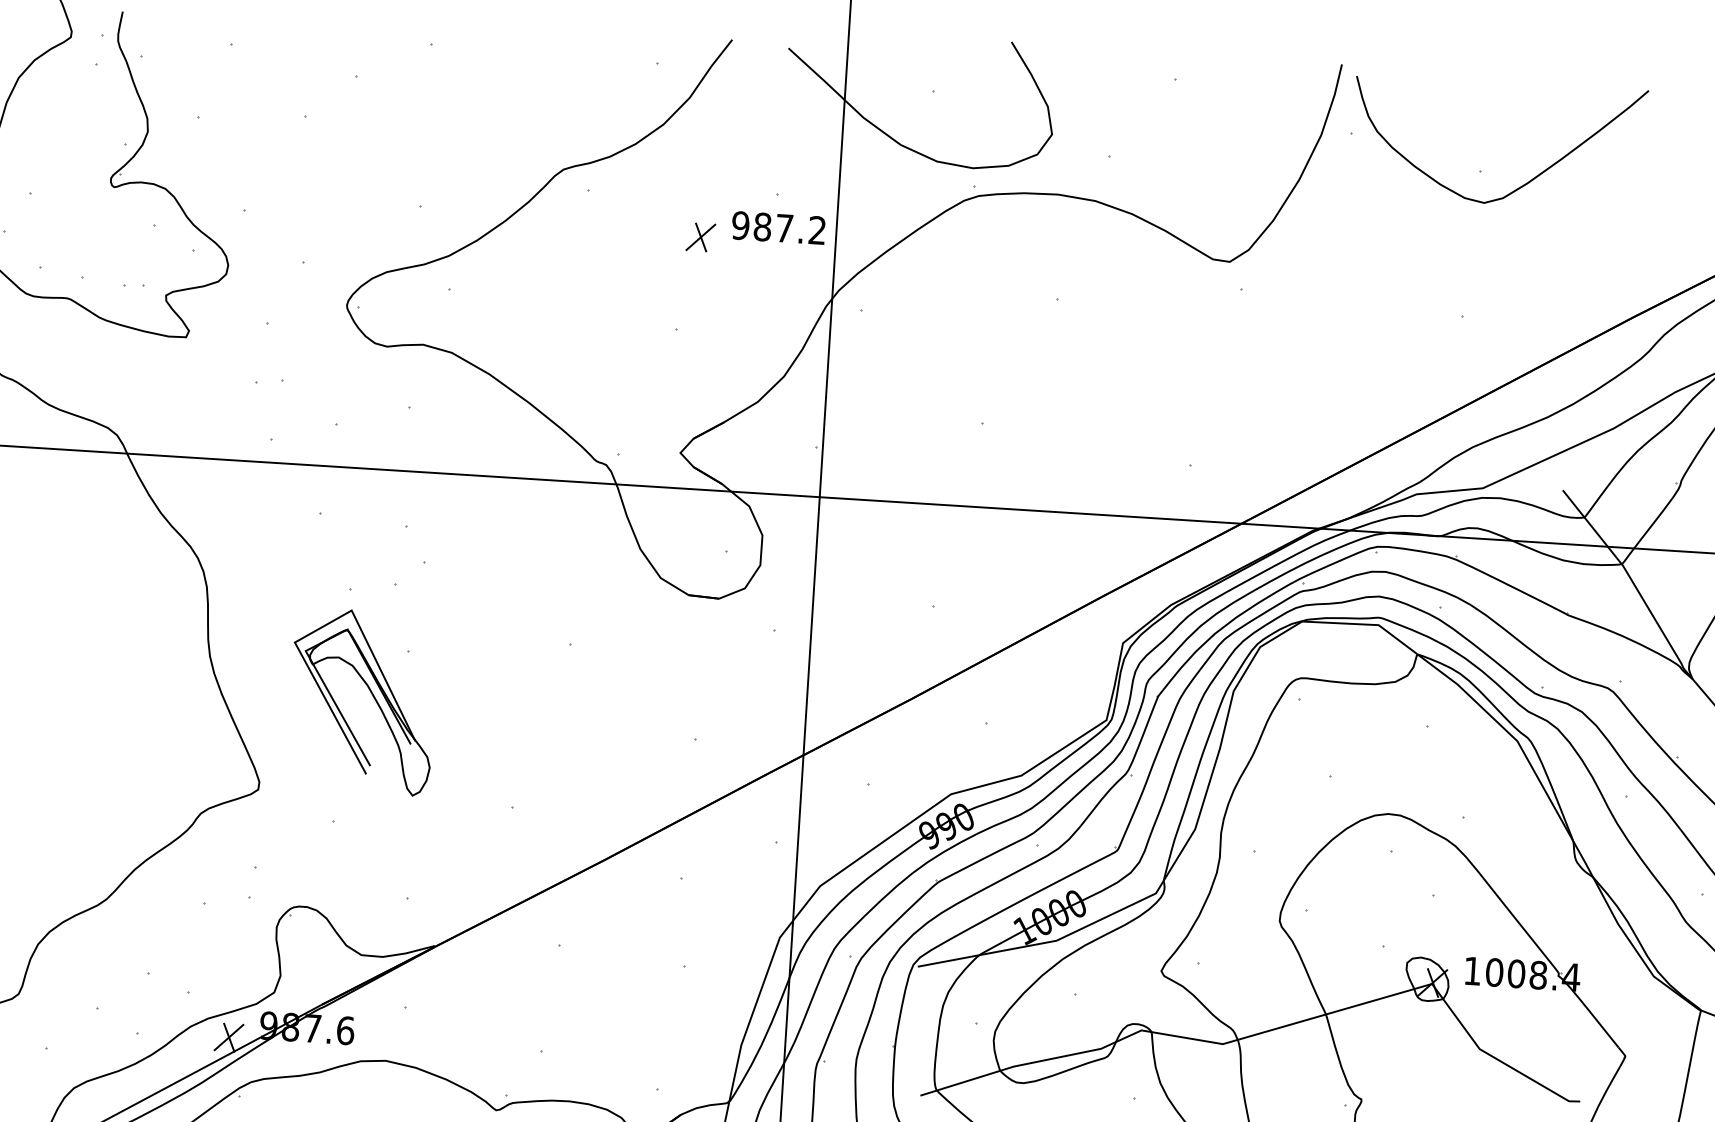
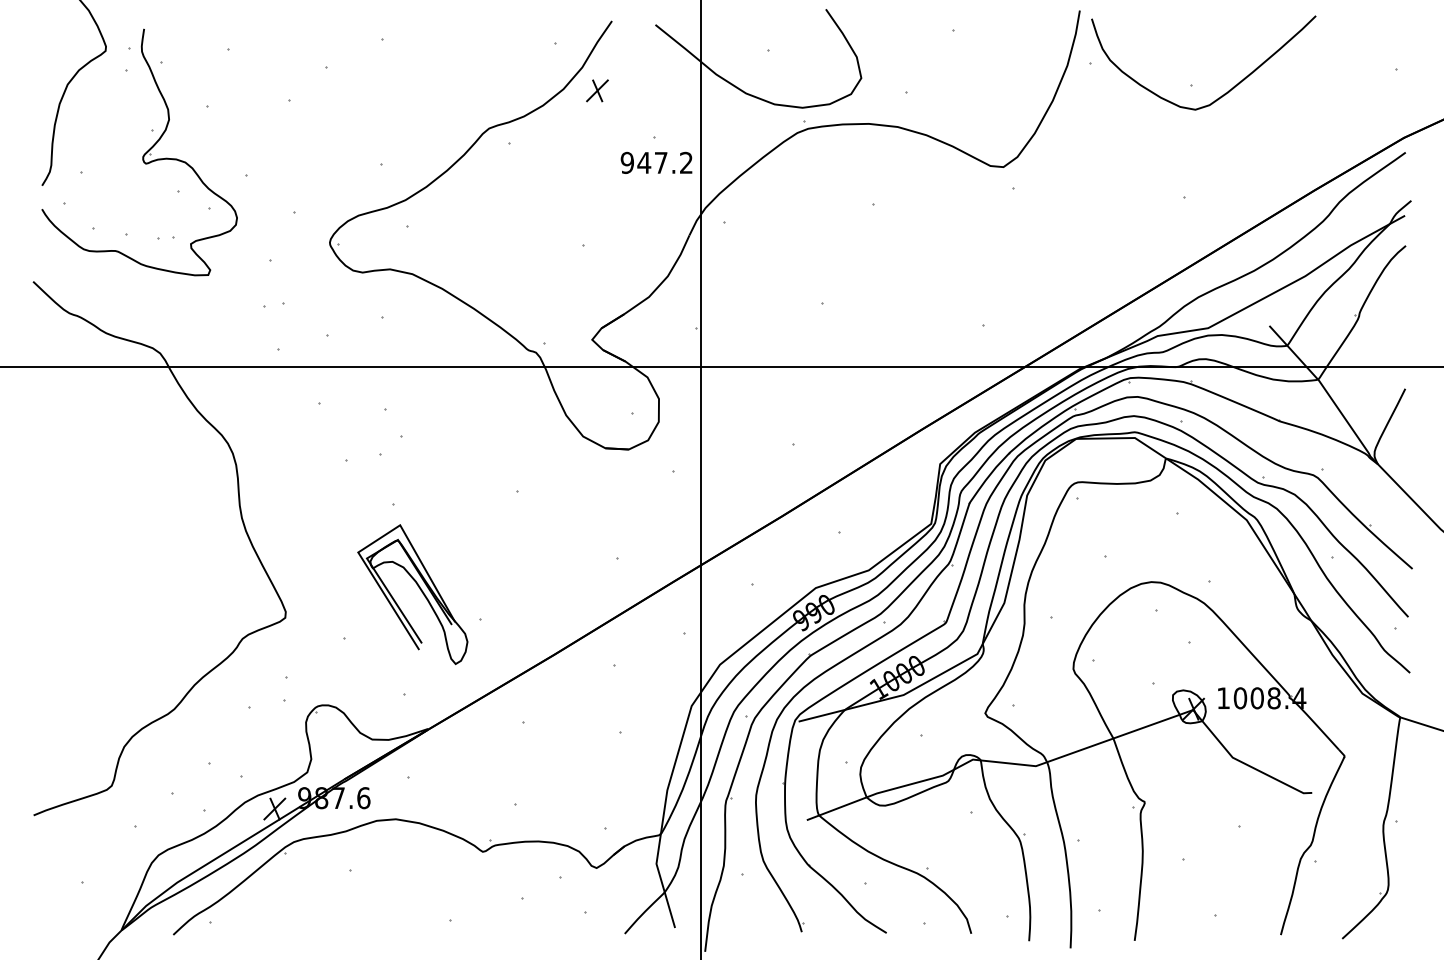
text: (762, 226) -> (644, 162), 987.2 -> 947.2
part: (700, 236) -> (597, 90), moved
part: (371, 695) -> (419, 589), moved

